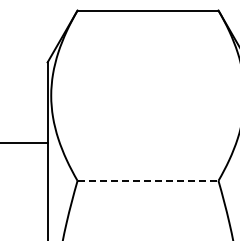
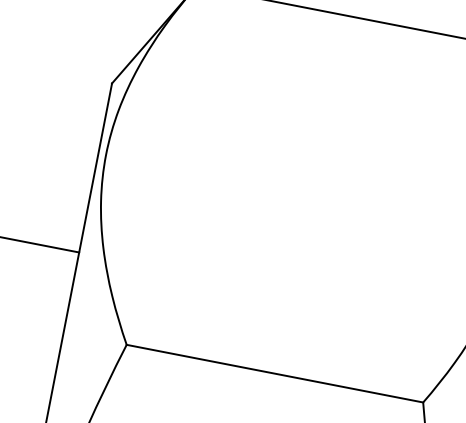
line: (148, 180) -> (276, 373), dashed -> solid

